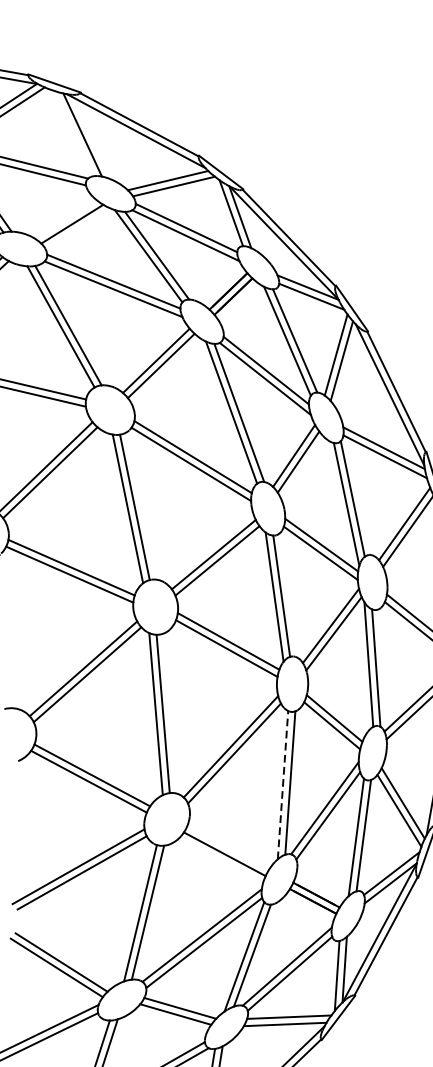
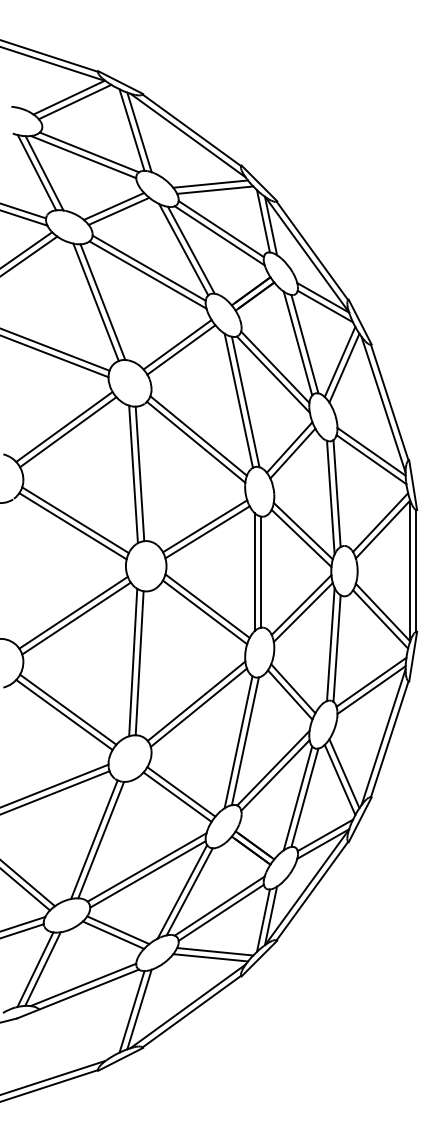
line: (73, 133) -> (131, 129), added
line: (65, 219) -> (113, 206), added
line: (282, 784) -> (238, 741), dashed -> solid
line: (228, 847) -> (181, 791), added

